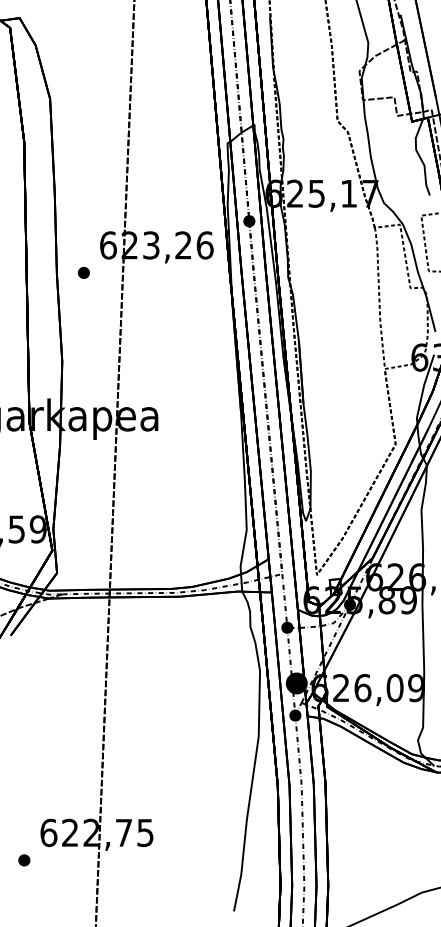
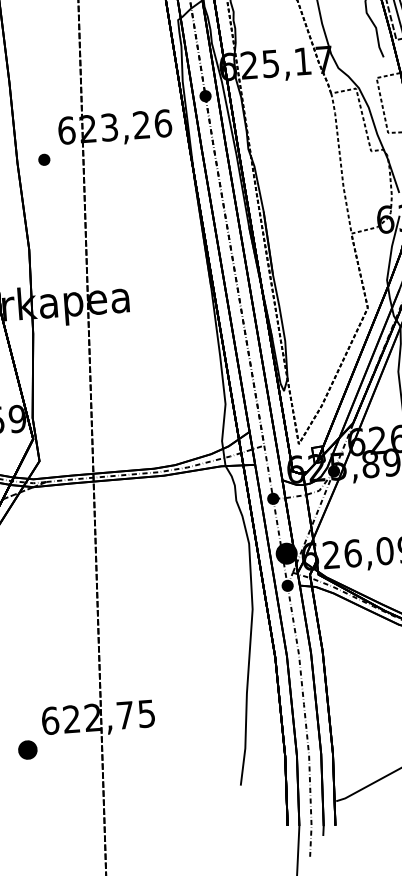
part: (24, 860) -> (28, 750), size x1.6

